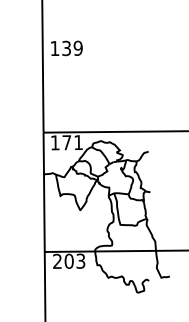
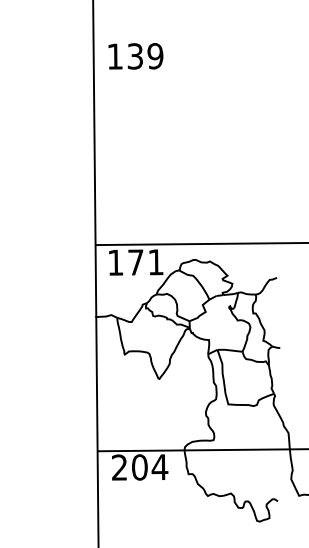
text: (66, 48) -> (135, 56), moved
text: (80, 260) -> (159, 466), 203 -> 204

